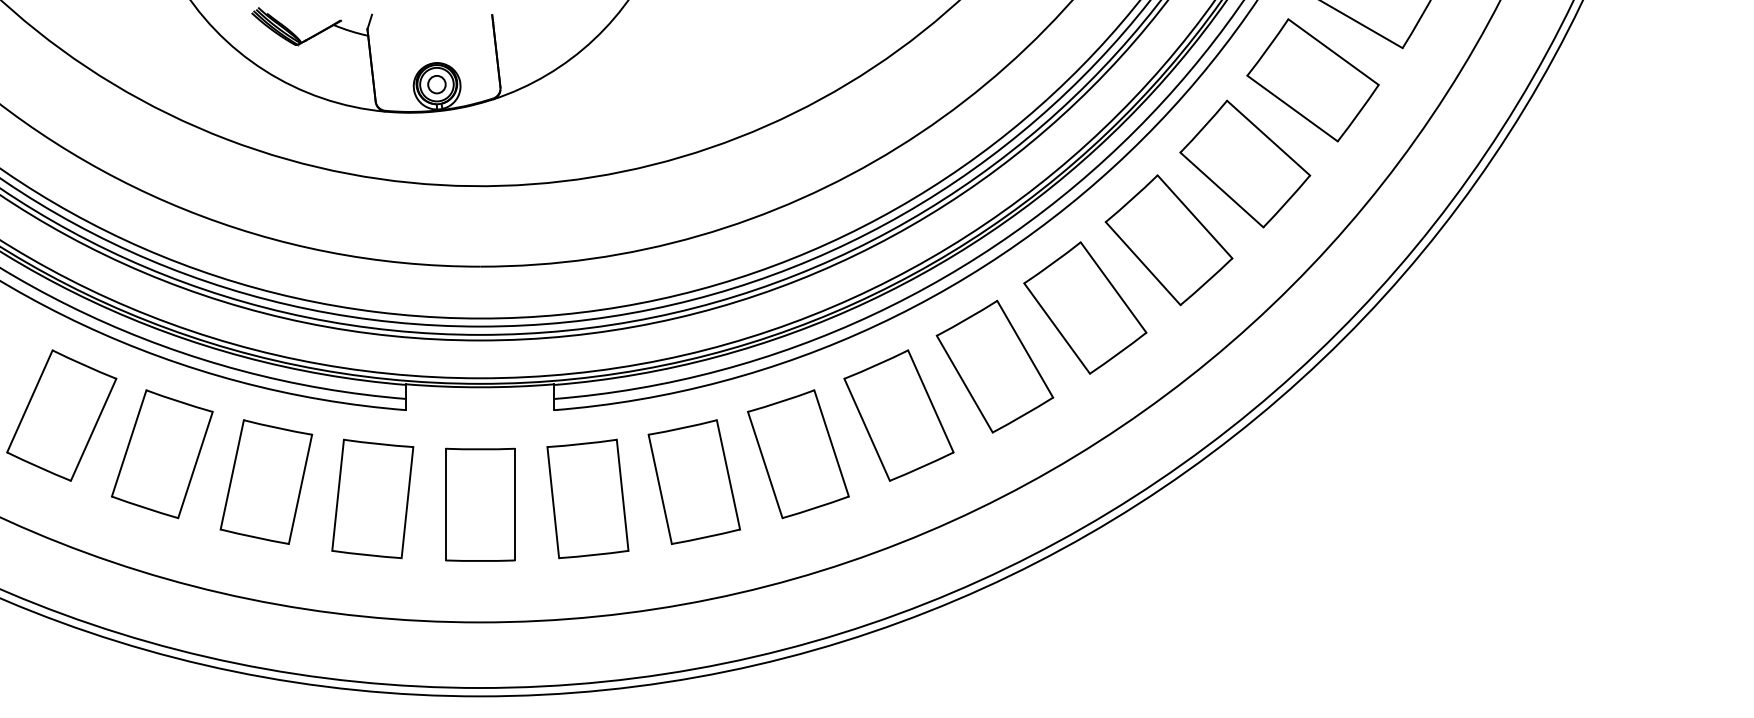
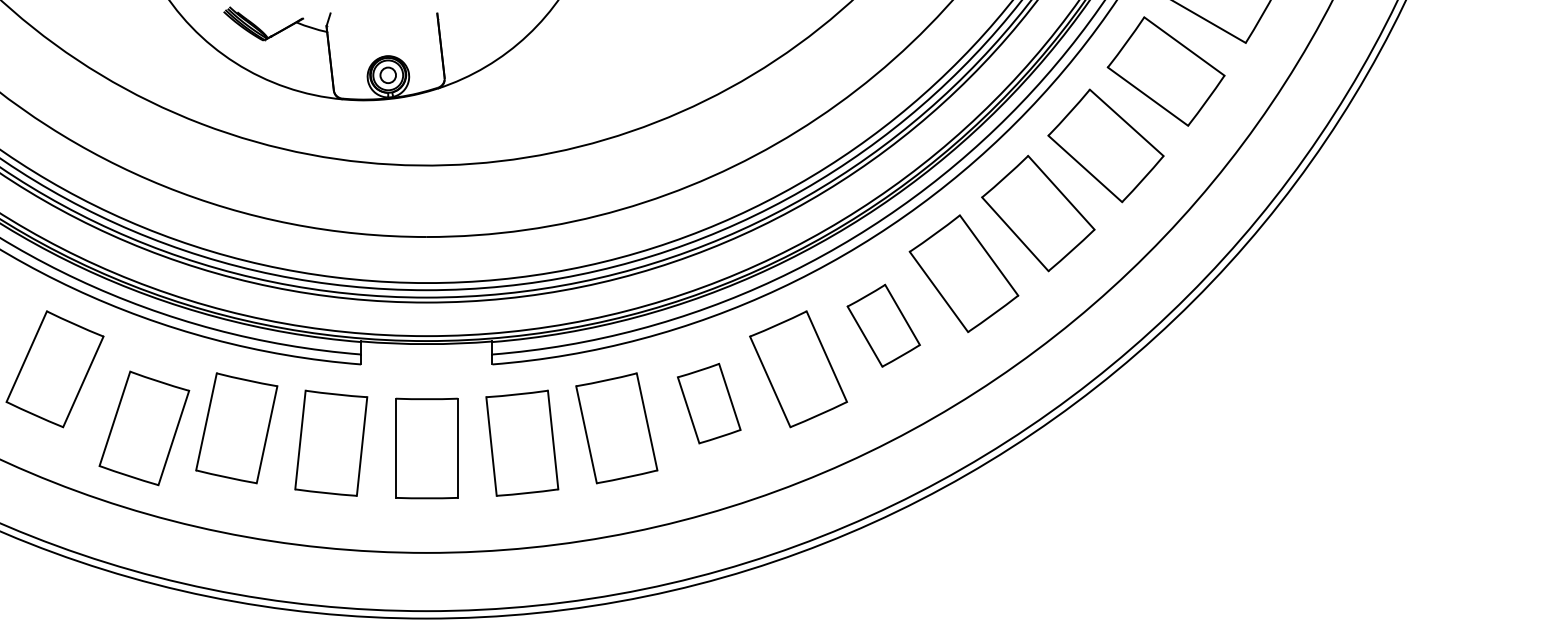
part: (994, 366) -> (883, 325), size x0.7
part: (162, 454) -> (144, 428), moved
part: (798, 454) -> (709, 403), size x0.7

